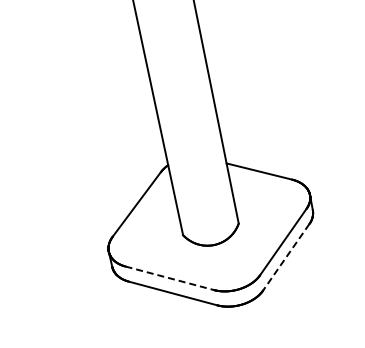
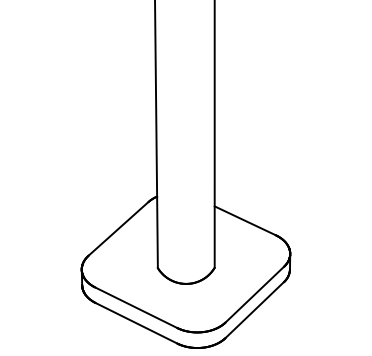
line: (286, 257) -> (254, 310), dashed -> solid
line: (169, 278) -> (136, 307), dashed -> solid

